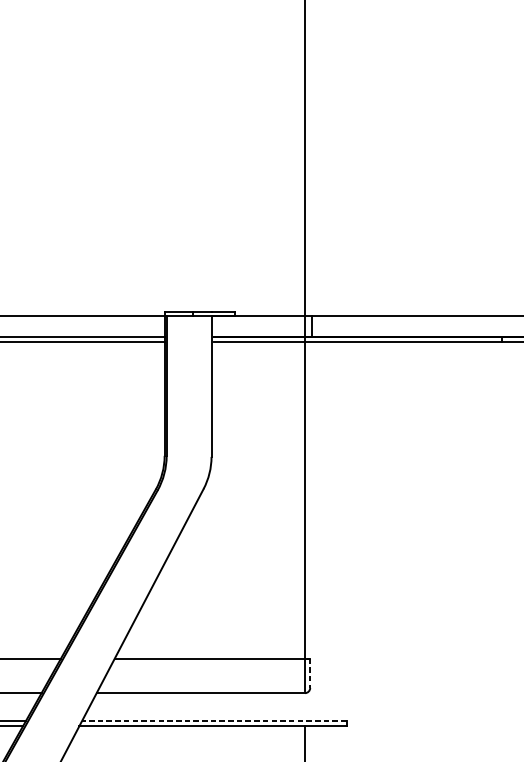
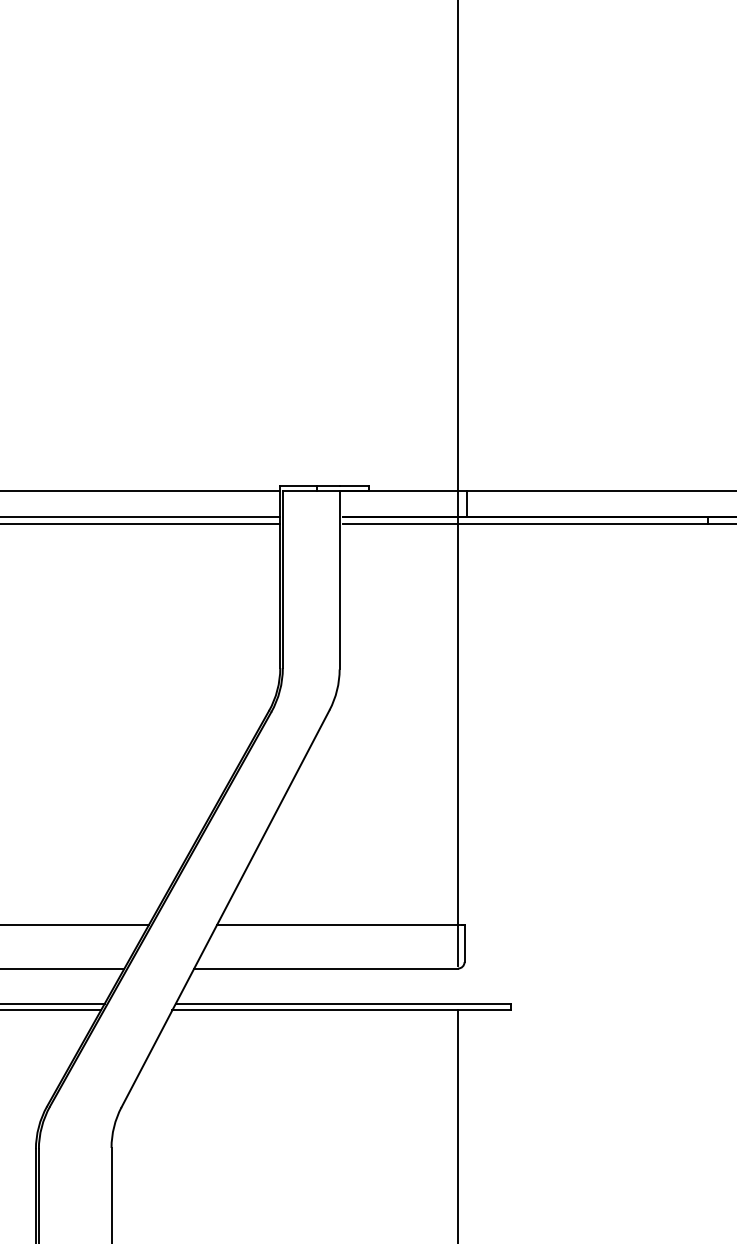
line: (310, 673) -> (464, 943), dashed -> solid
line: (213, 720) -> (342, 1003), dashed -> solid

